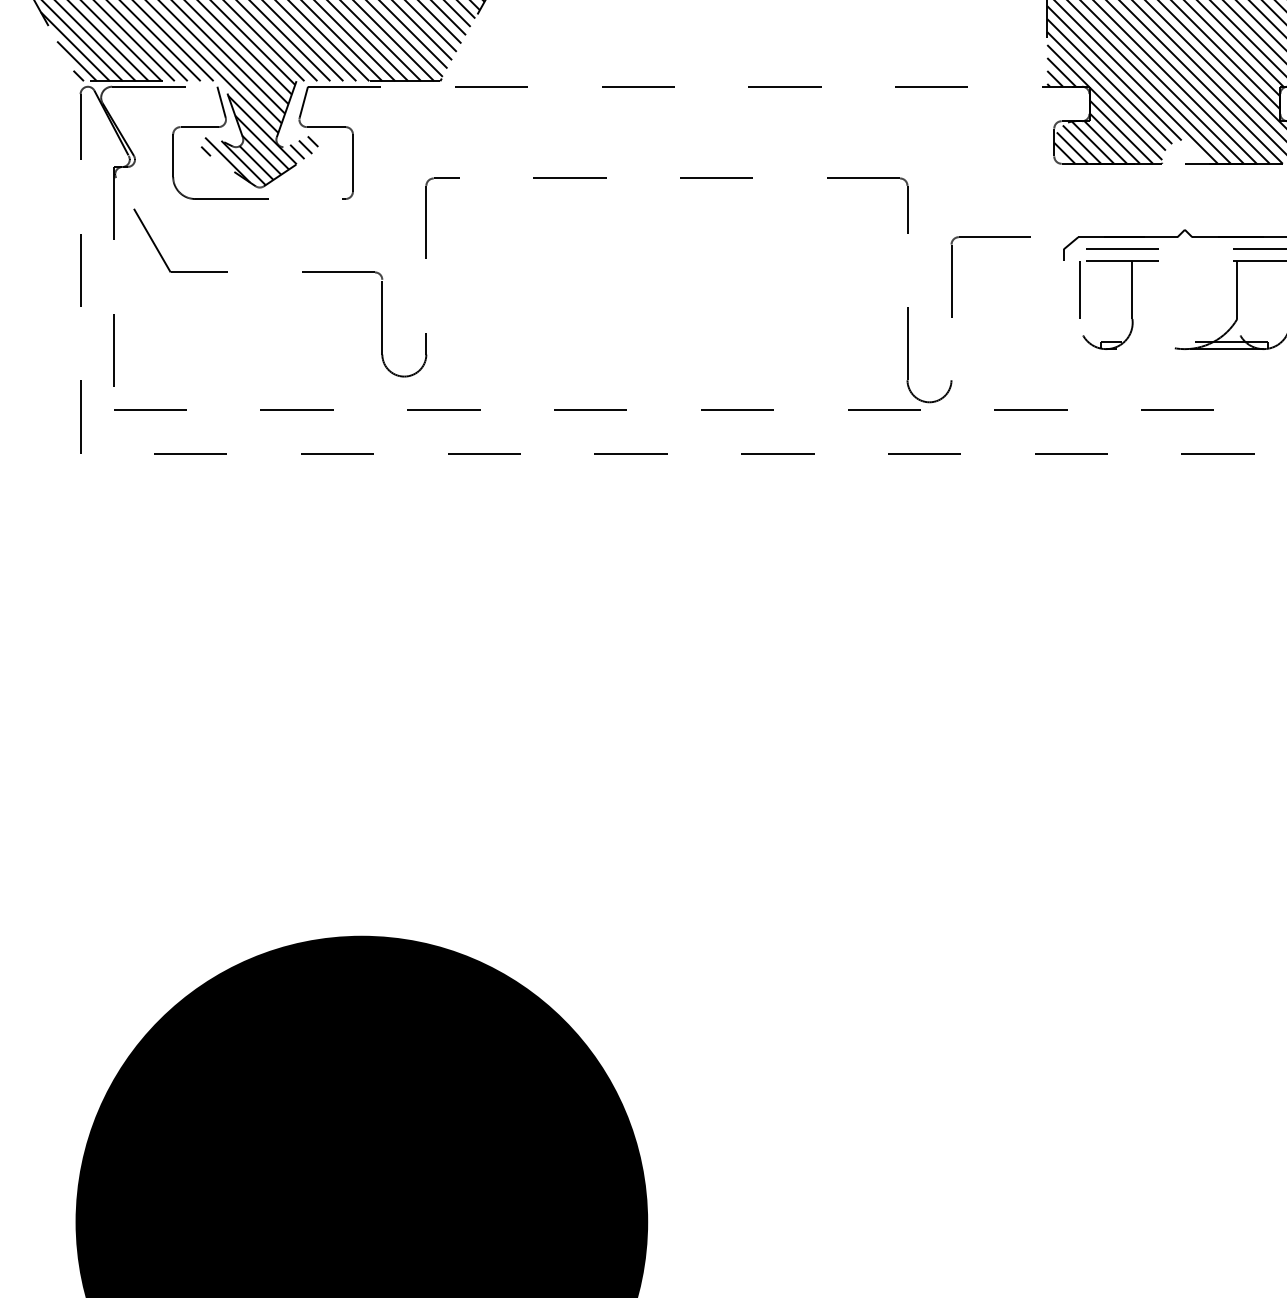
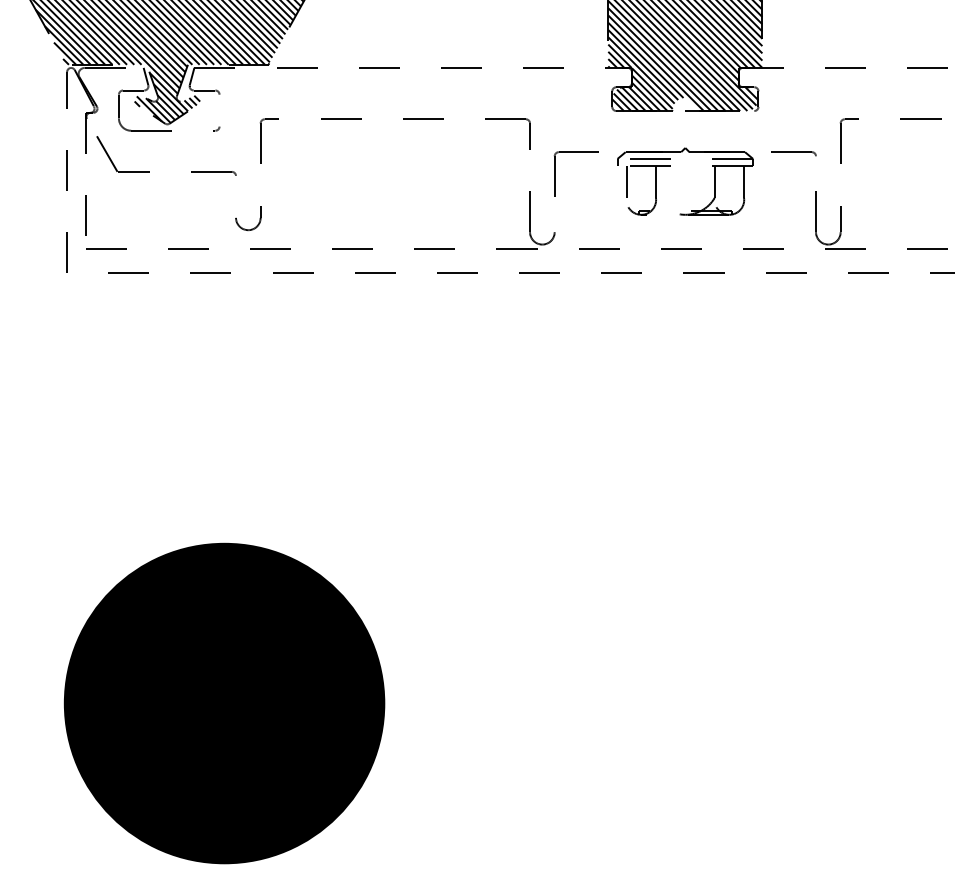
line: (352, 162) -> (219, 110), removed
line: (383, 316) -> (236, 196), removed

